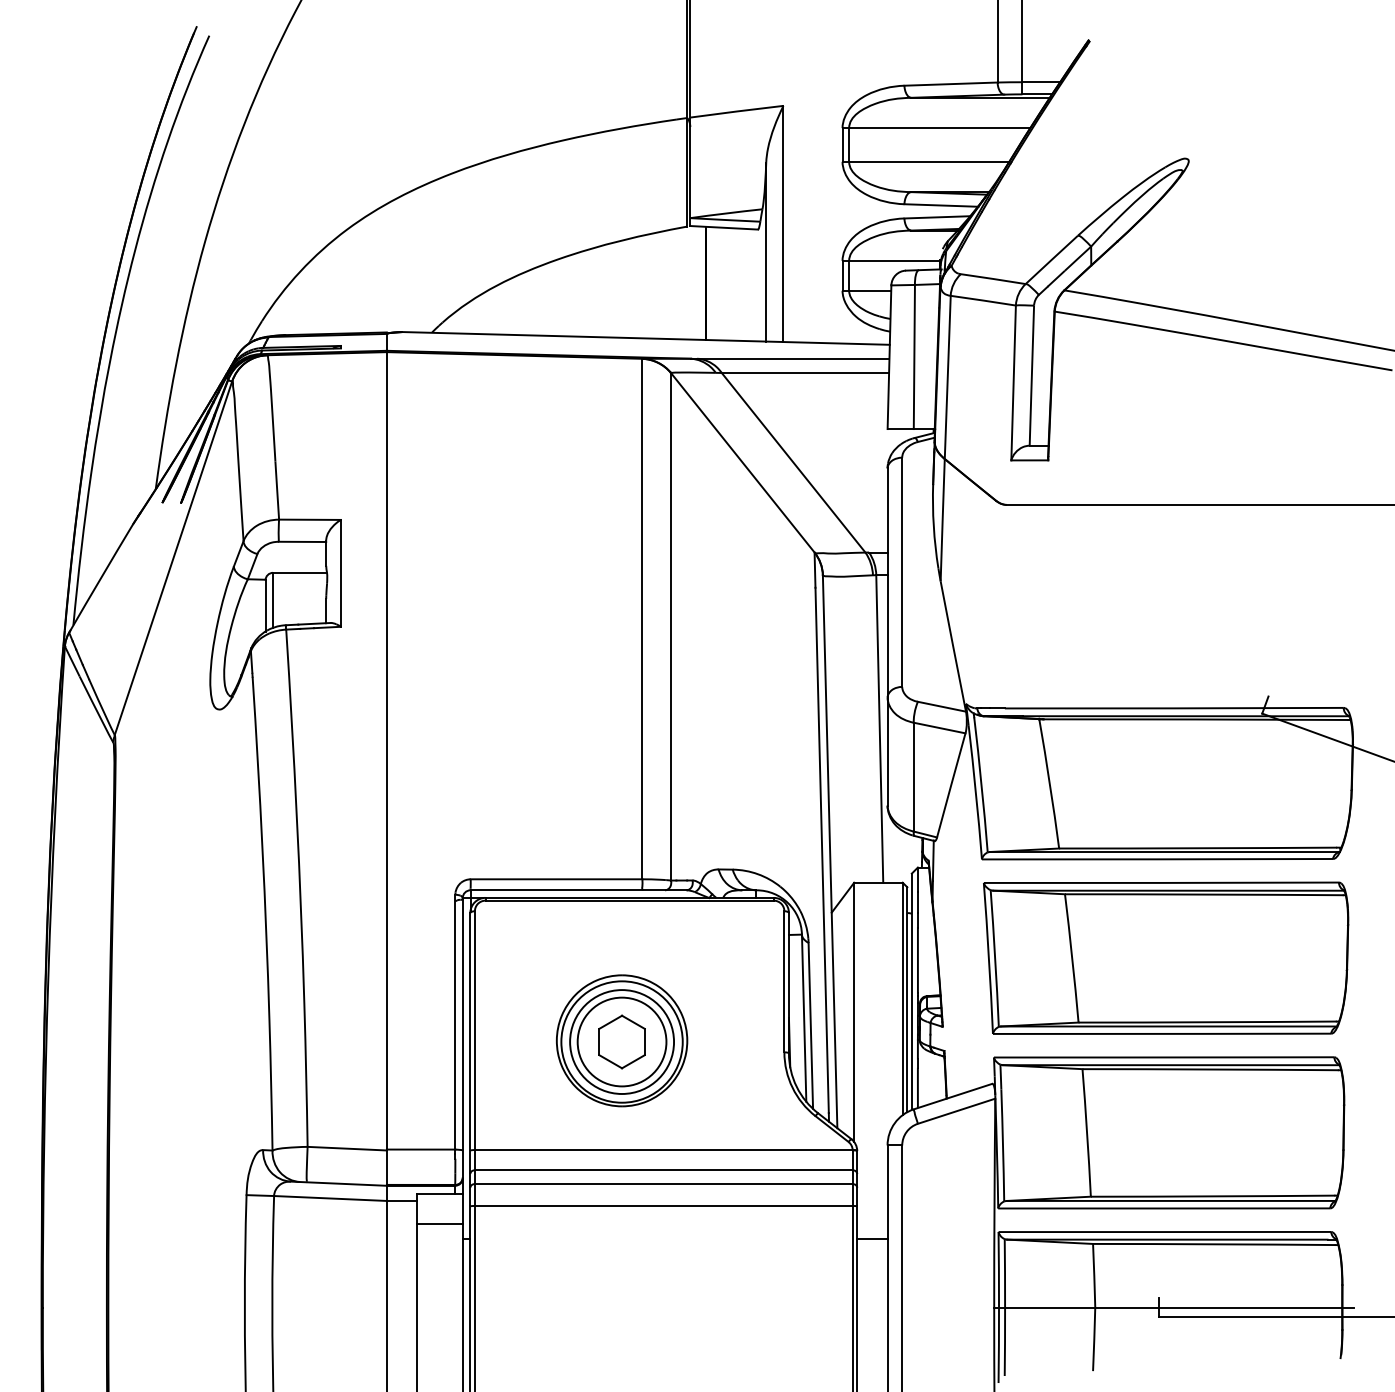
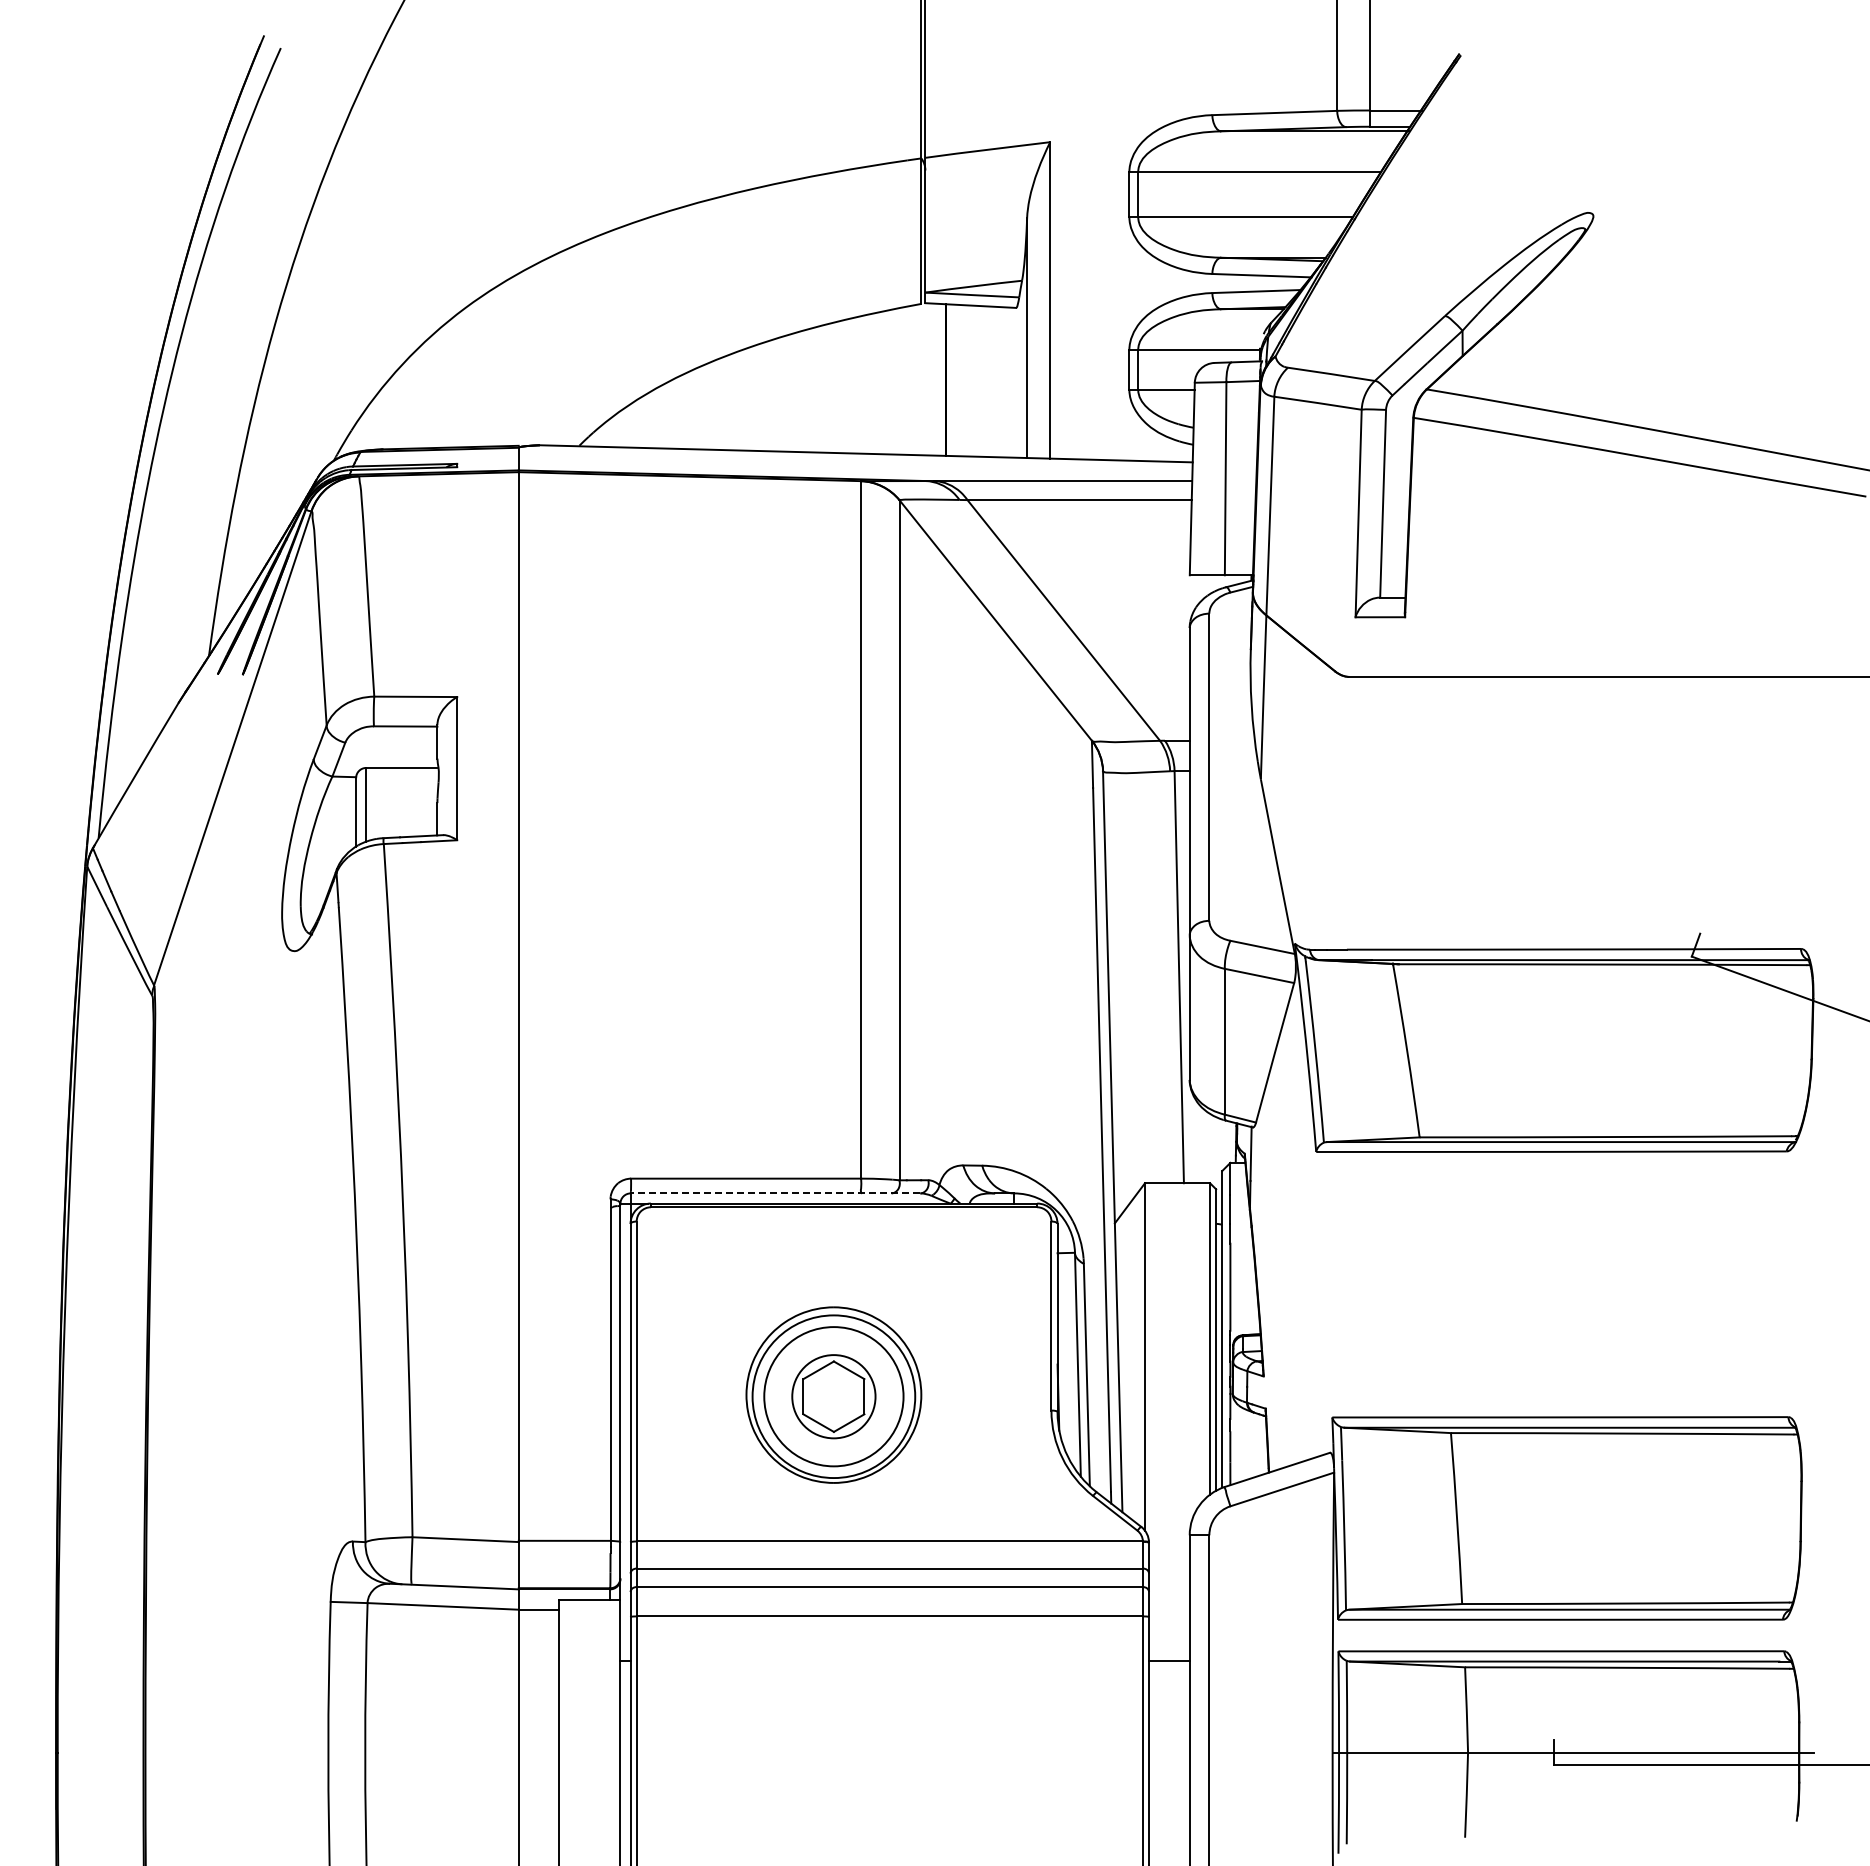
line: (578, 890) -> (775, 1193), solid -> dashed
part: (1165, 958) -> (1562, 1284), removed
circle: (621, 1041) -> (833, 1396), size x0.7
line: (439, 1223) -> (589, 1640), removed

